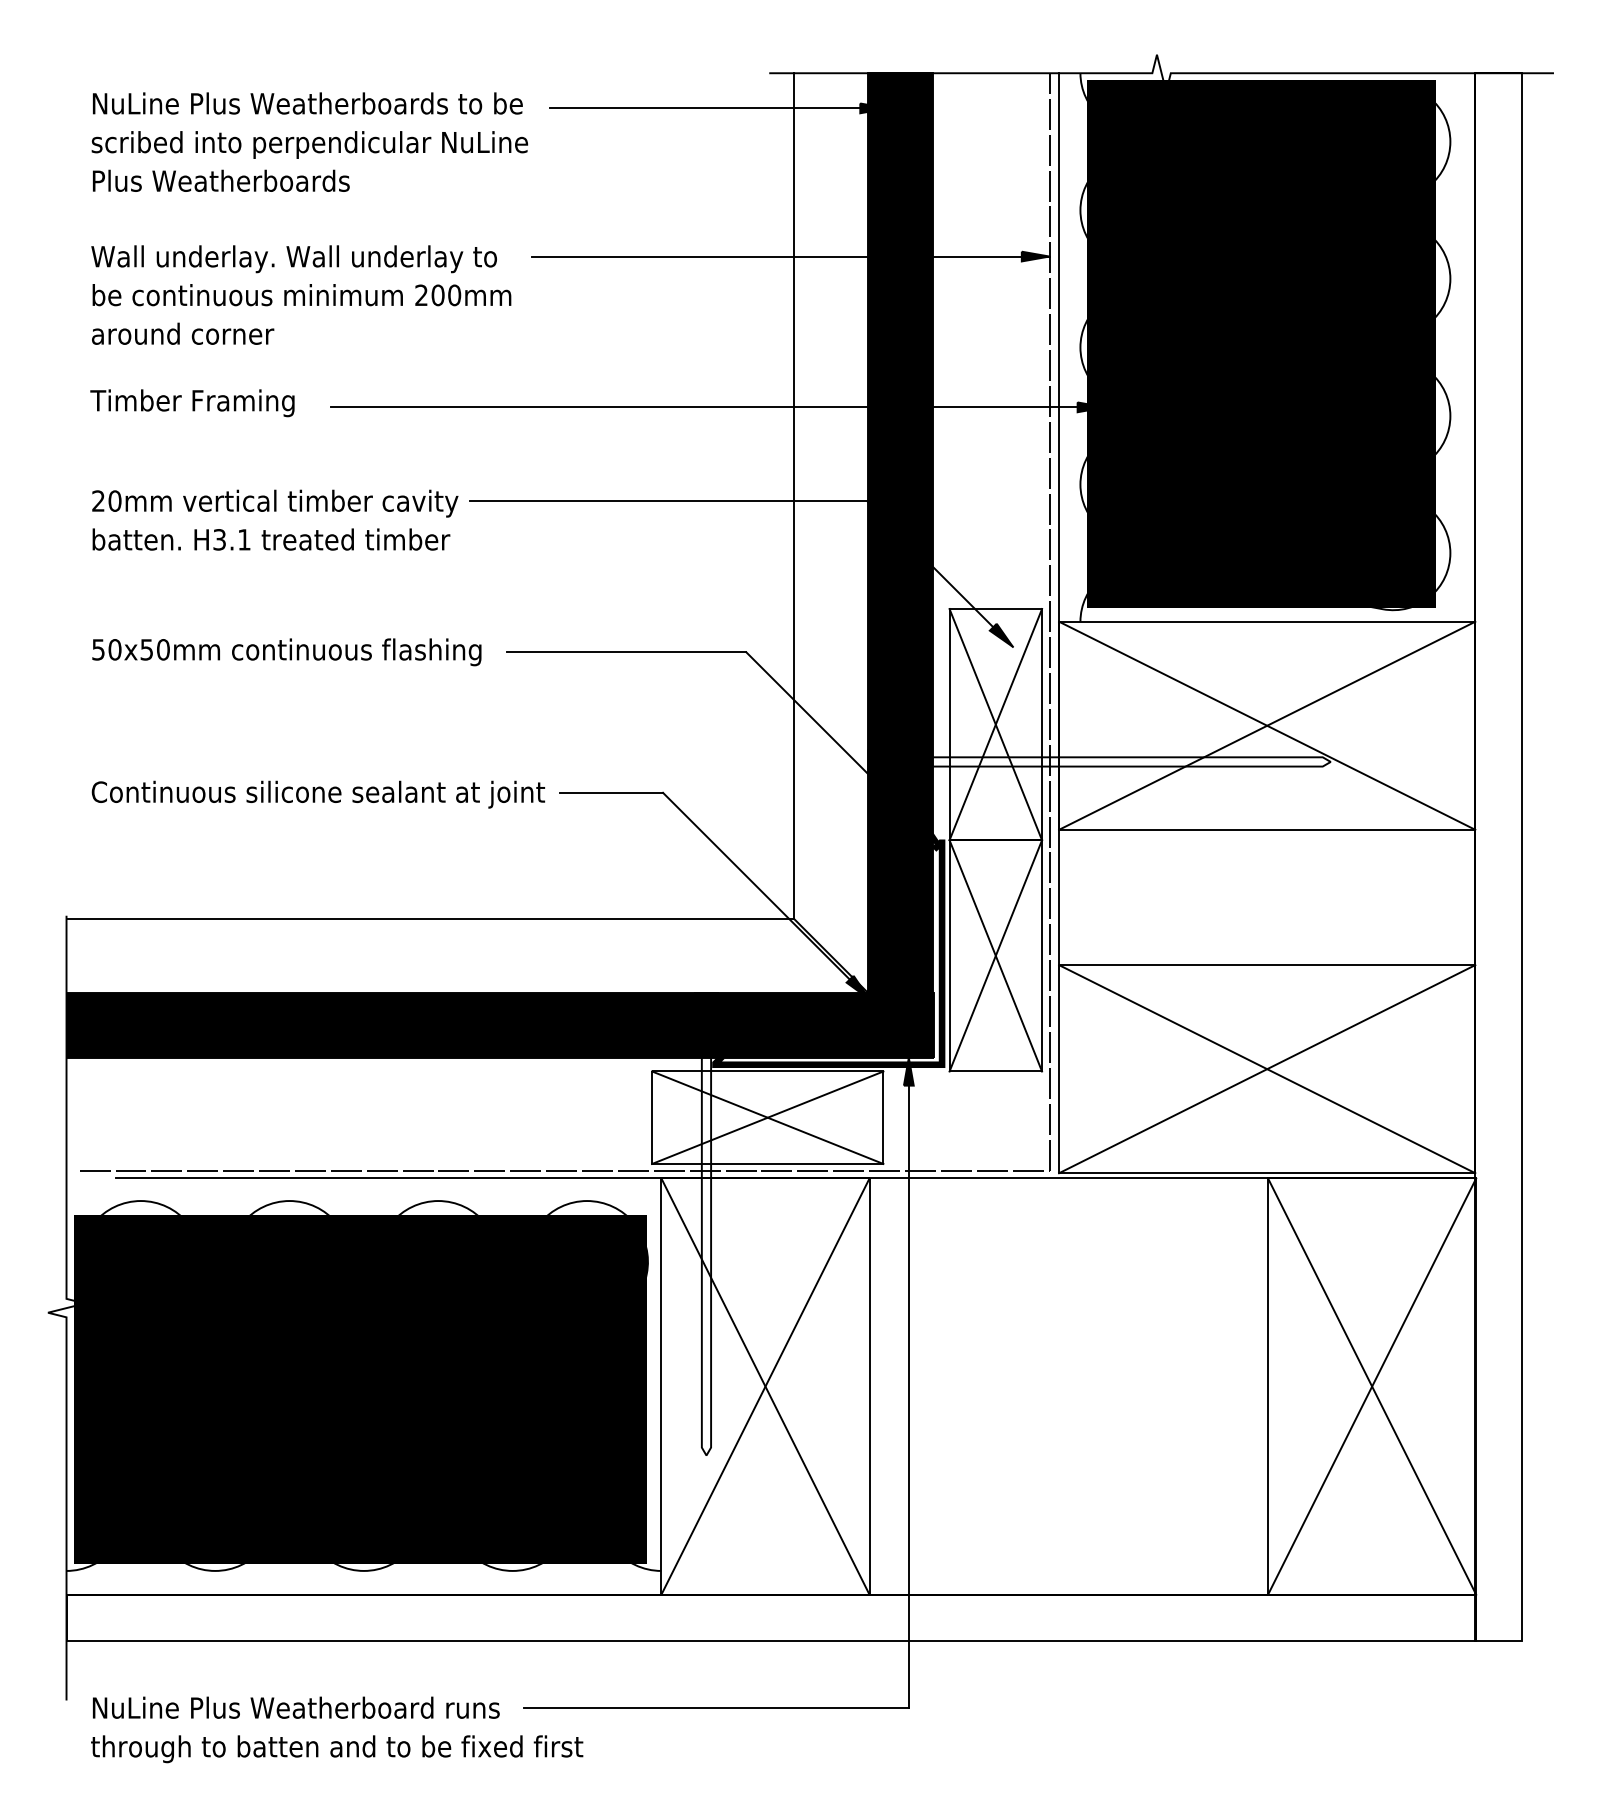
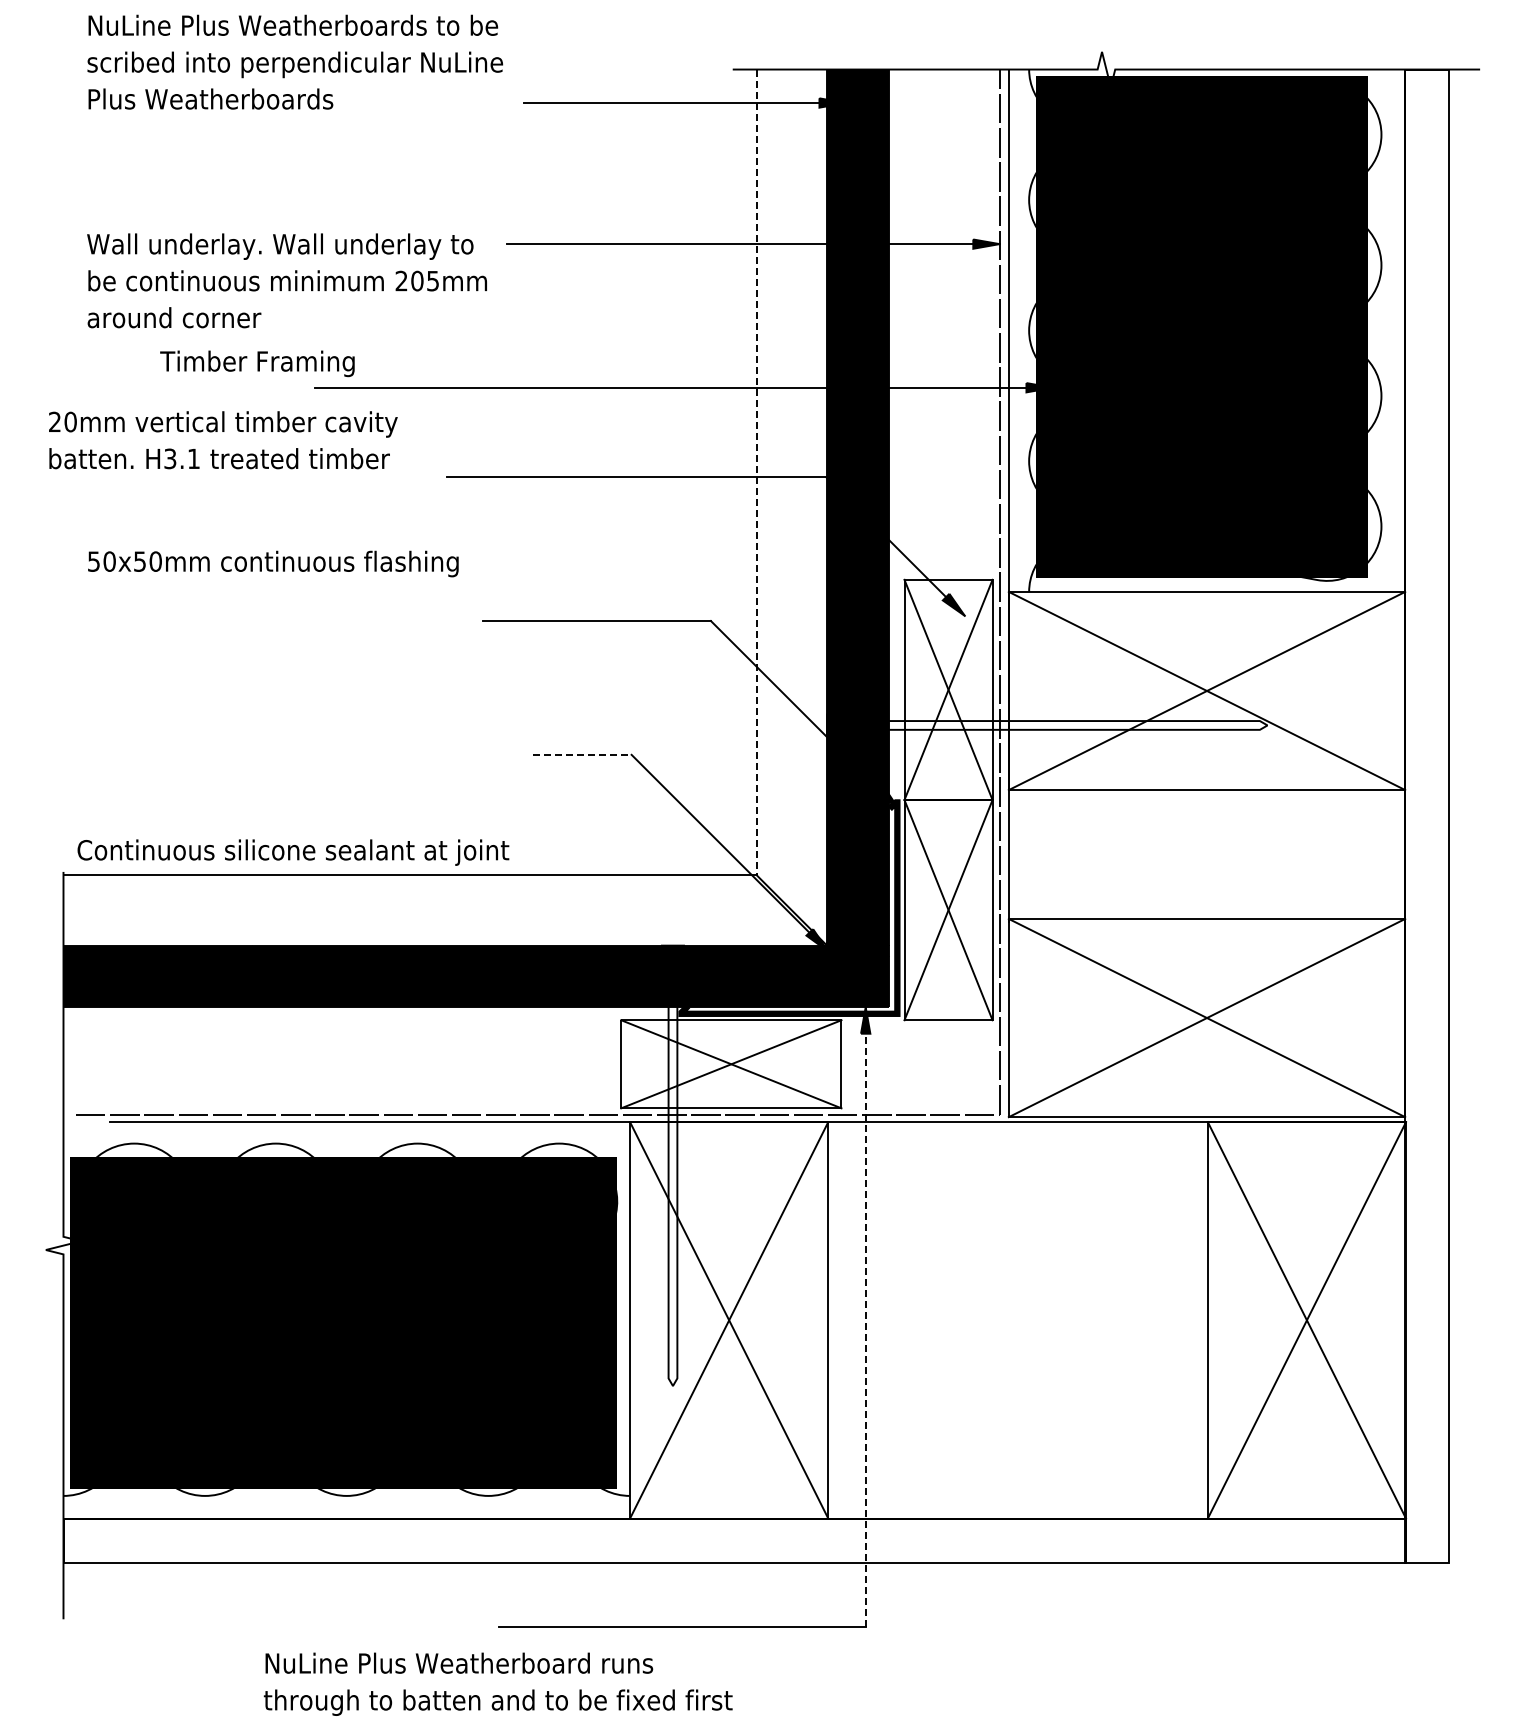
text: (310, 141) -> (295, 61), moved
text: (455, 294) -> (433, 280), 200mm -> 205mm
text: (192, 402) -> (257, 363), moved
line: (794, 496) -> (756, 472), solid -> dashed
text: (275, 520) -> (223, 440), moved
text: (287, 651) -> (273, 563), moved
line: (611, 792) -> (582, 754), solid -> dashed
text: (318, 794) -> (293, 852), moved
line: (908, 1383) -> (865, 1317), solid -> dashed
text: (336, 1729) -> (497, 1683), moved

